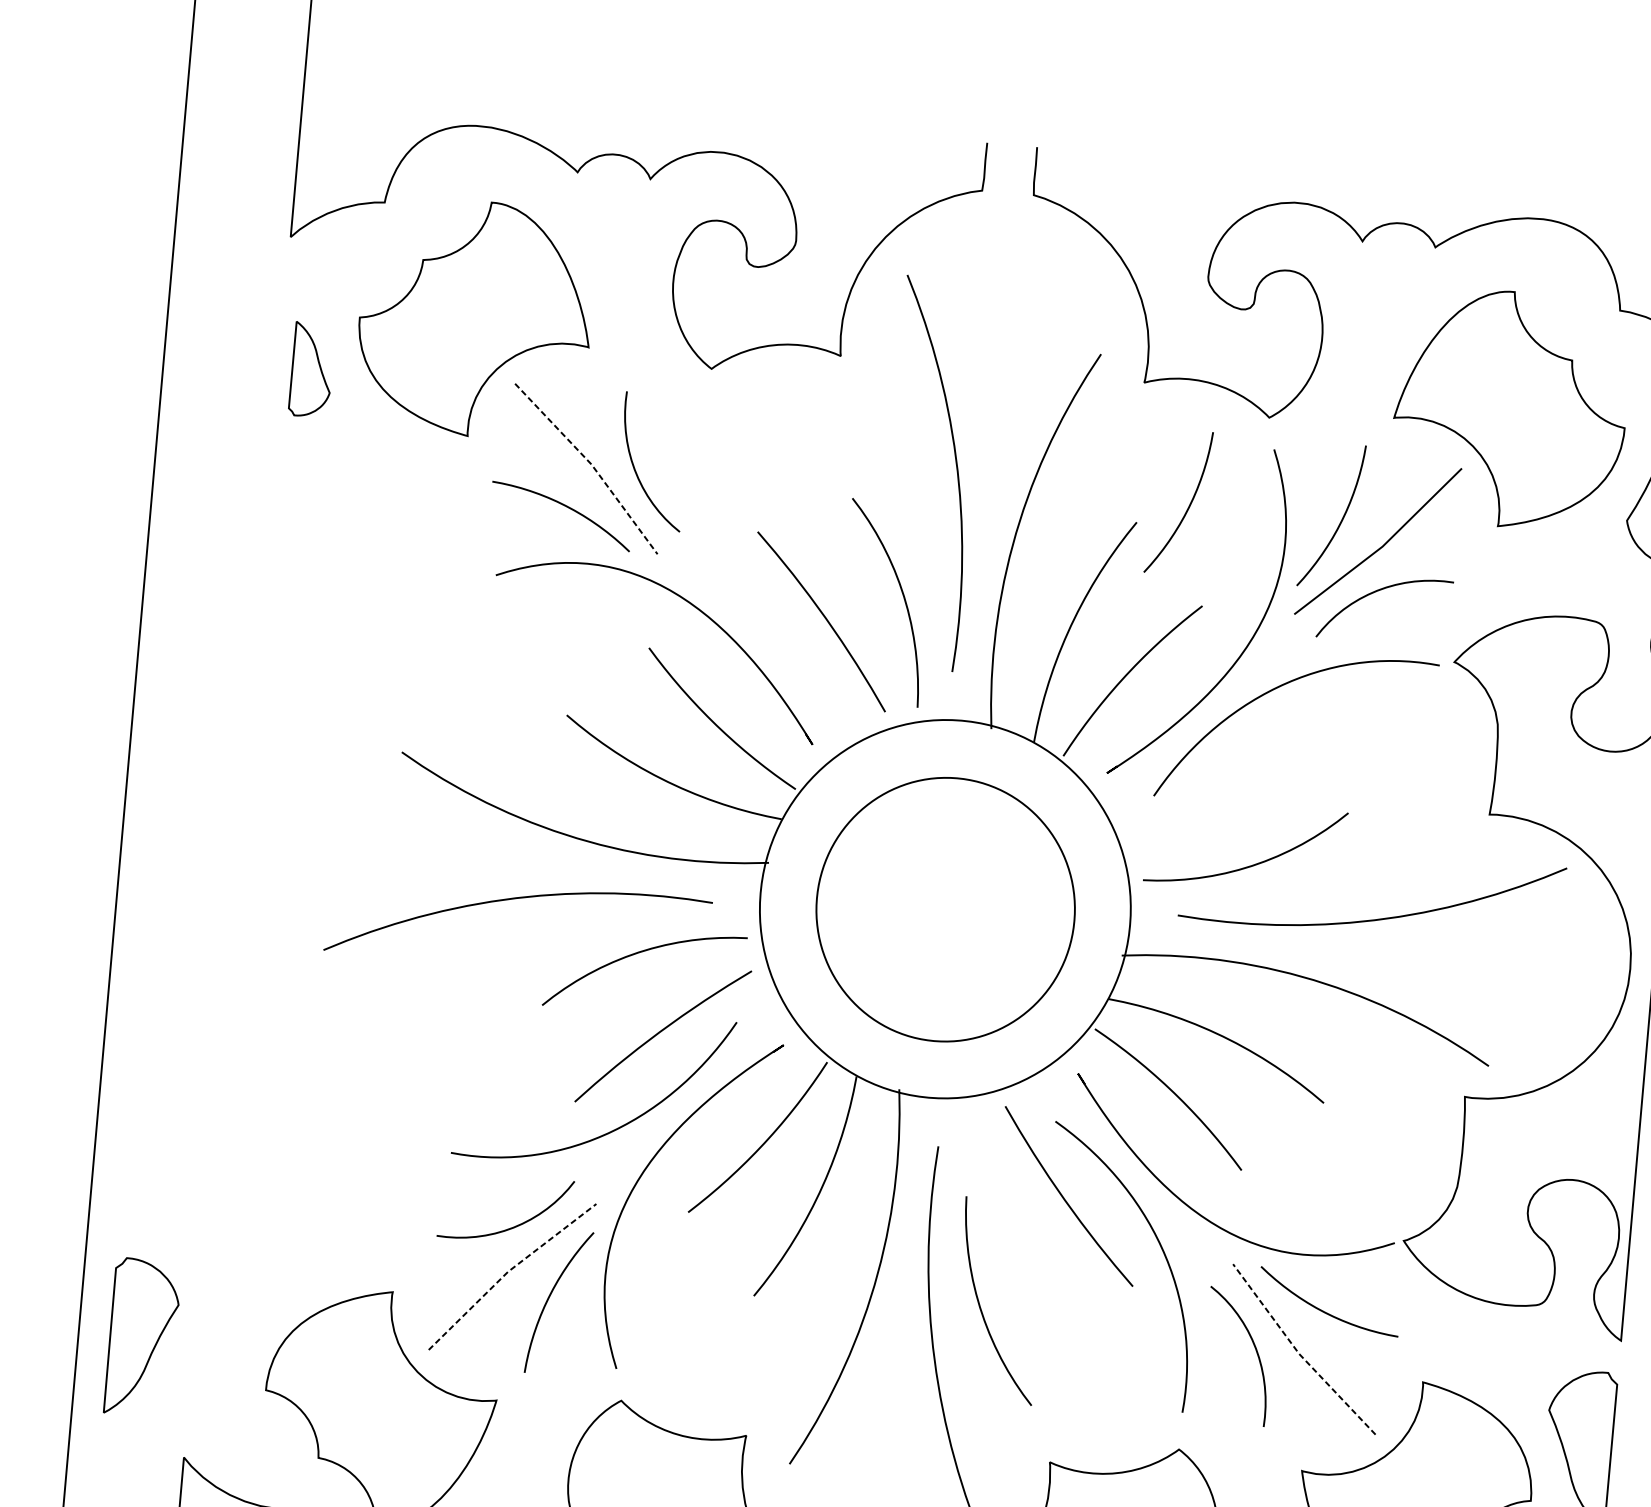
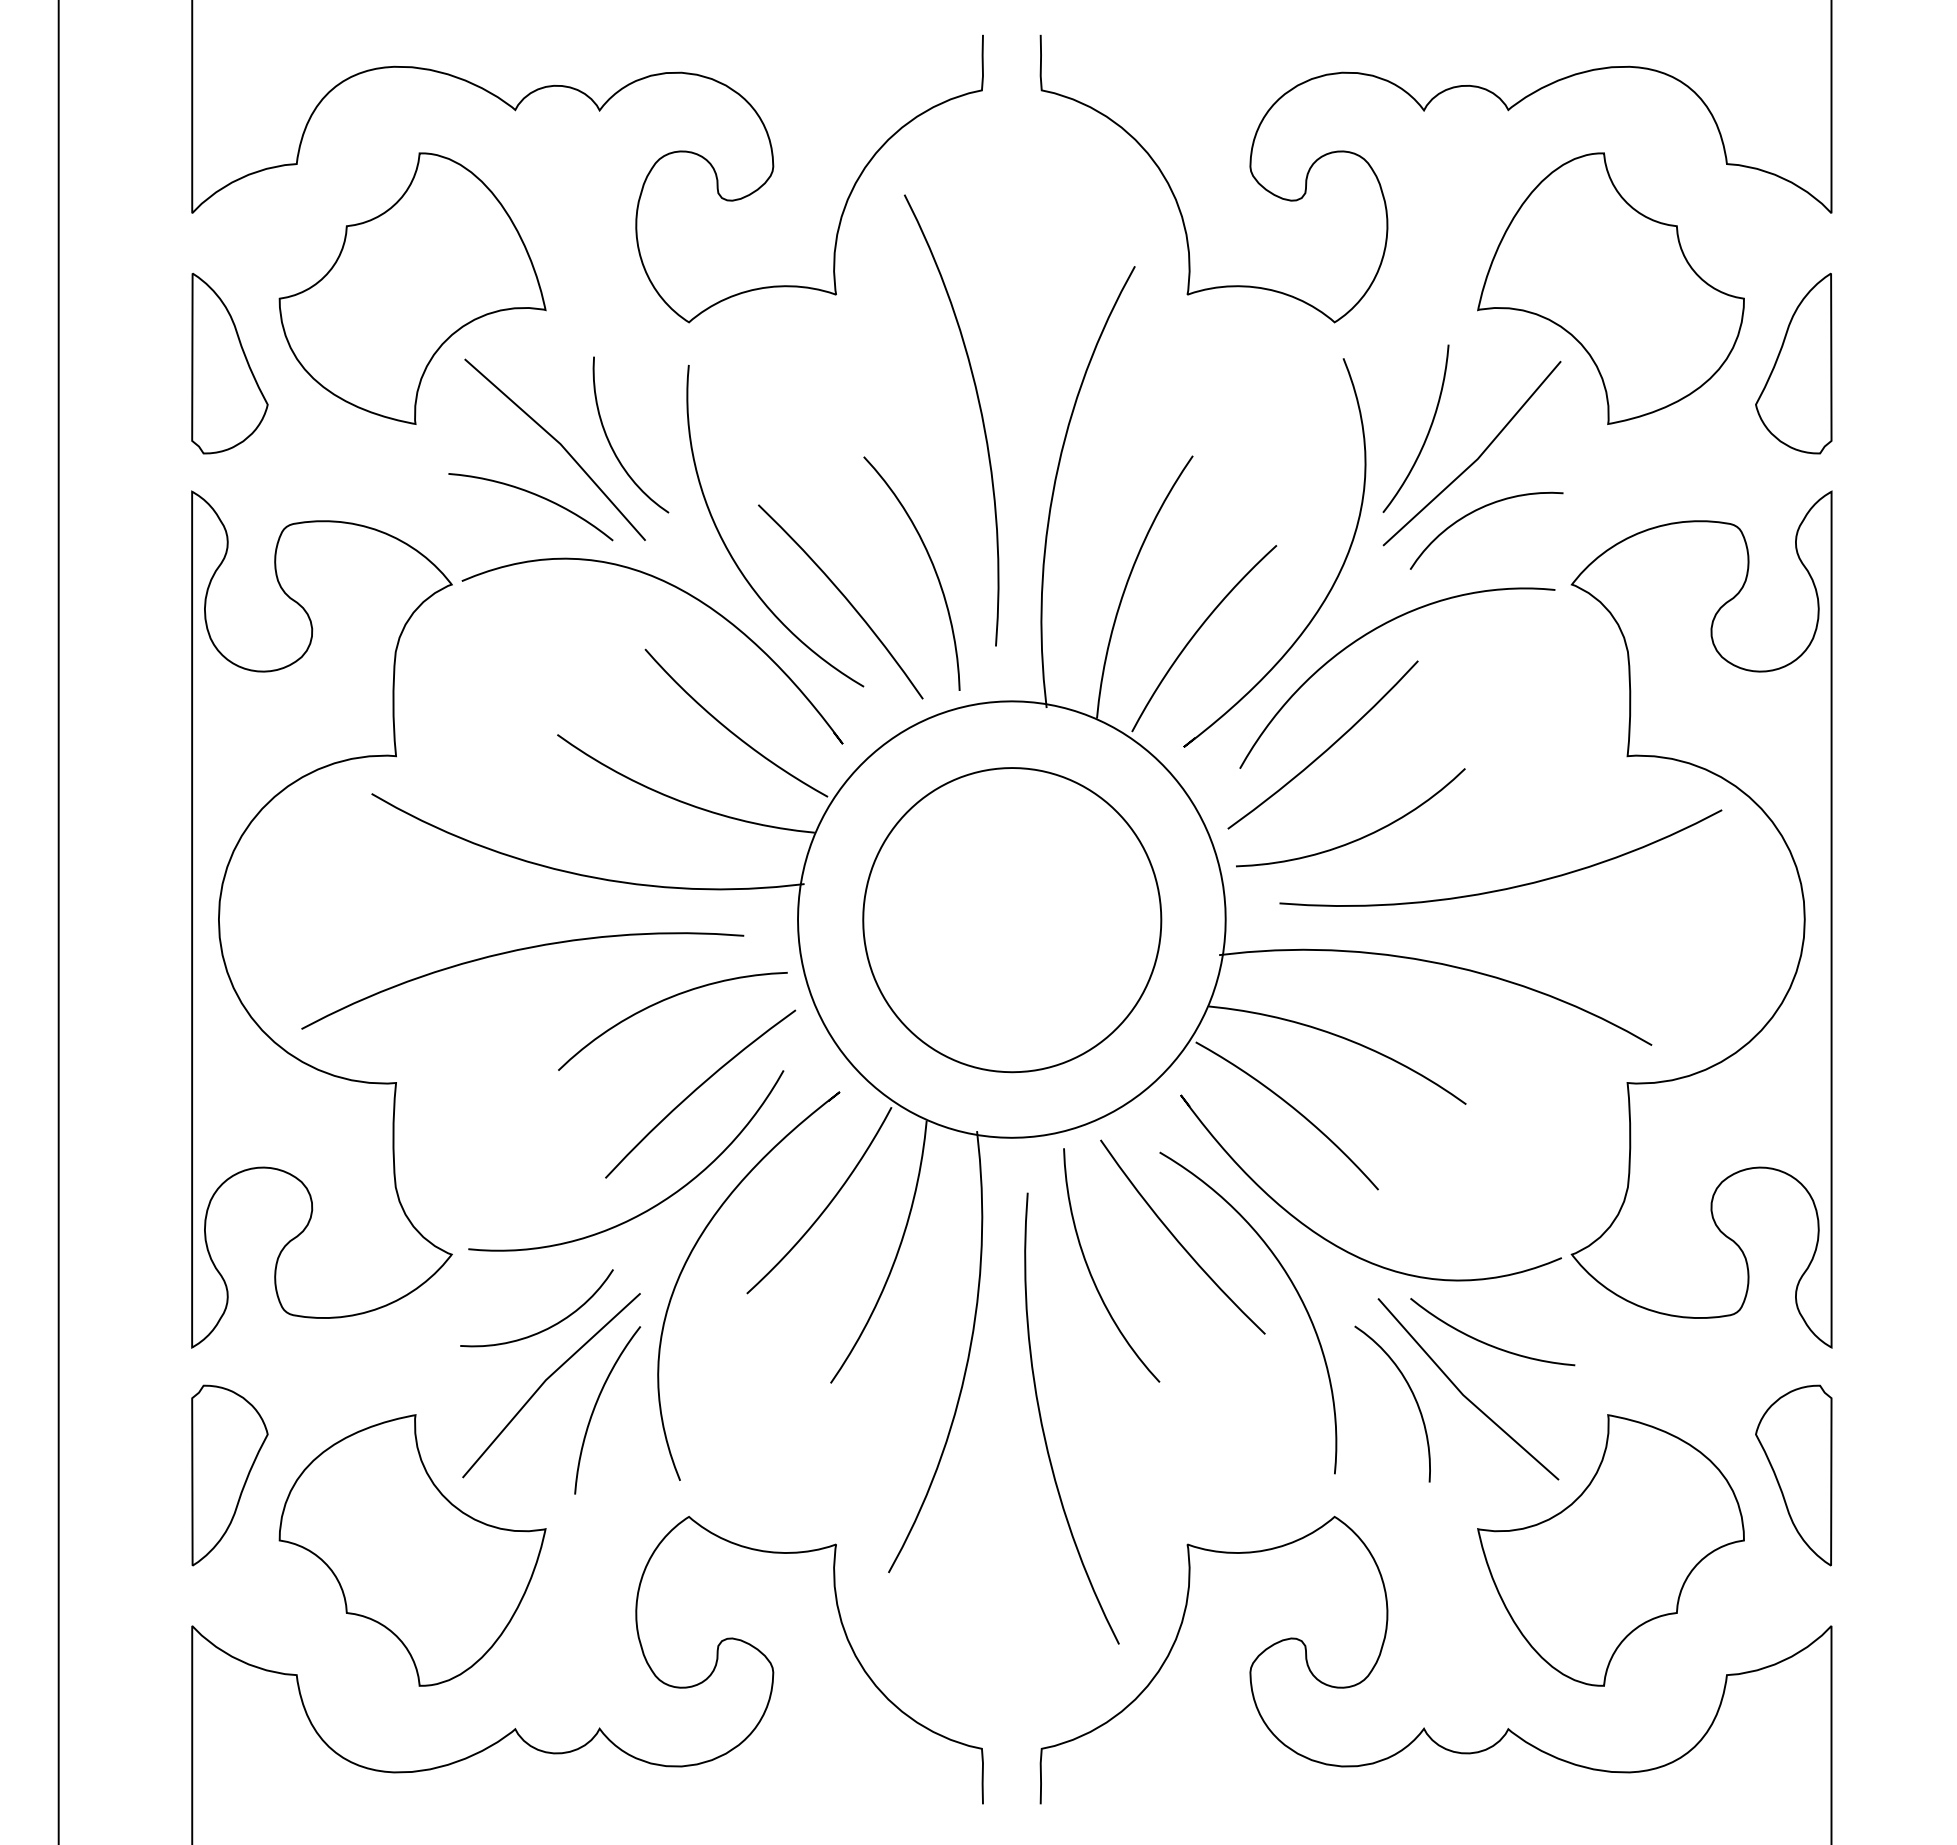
part: (311, 369) -> (229, 363), size x1.67
line: (591, 464) -> (560, 444), dashed -> solid
curve: (1188, 506) -> (1250, 432), removed
curve: (729, 569) -> (729, 550), added
curve: (1230, 785) -> (1327, 748), added
part: (262, 844) -> (220, 913), added
line: (507, 1272) -> (545, 1380), dashed -> solid
curve: (981, 1308) -> (1092, 1275), moved
part: (142, 1337) -> (229, 1475), moved
line: (1299, 1354) -> (1463, 1395), dashed -> solid

